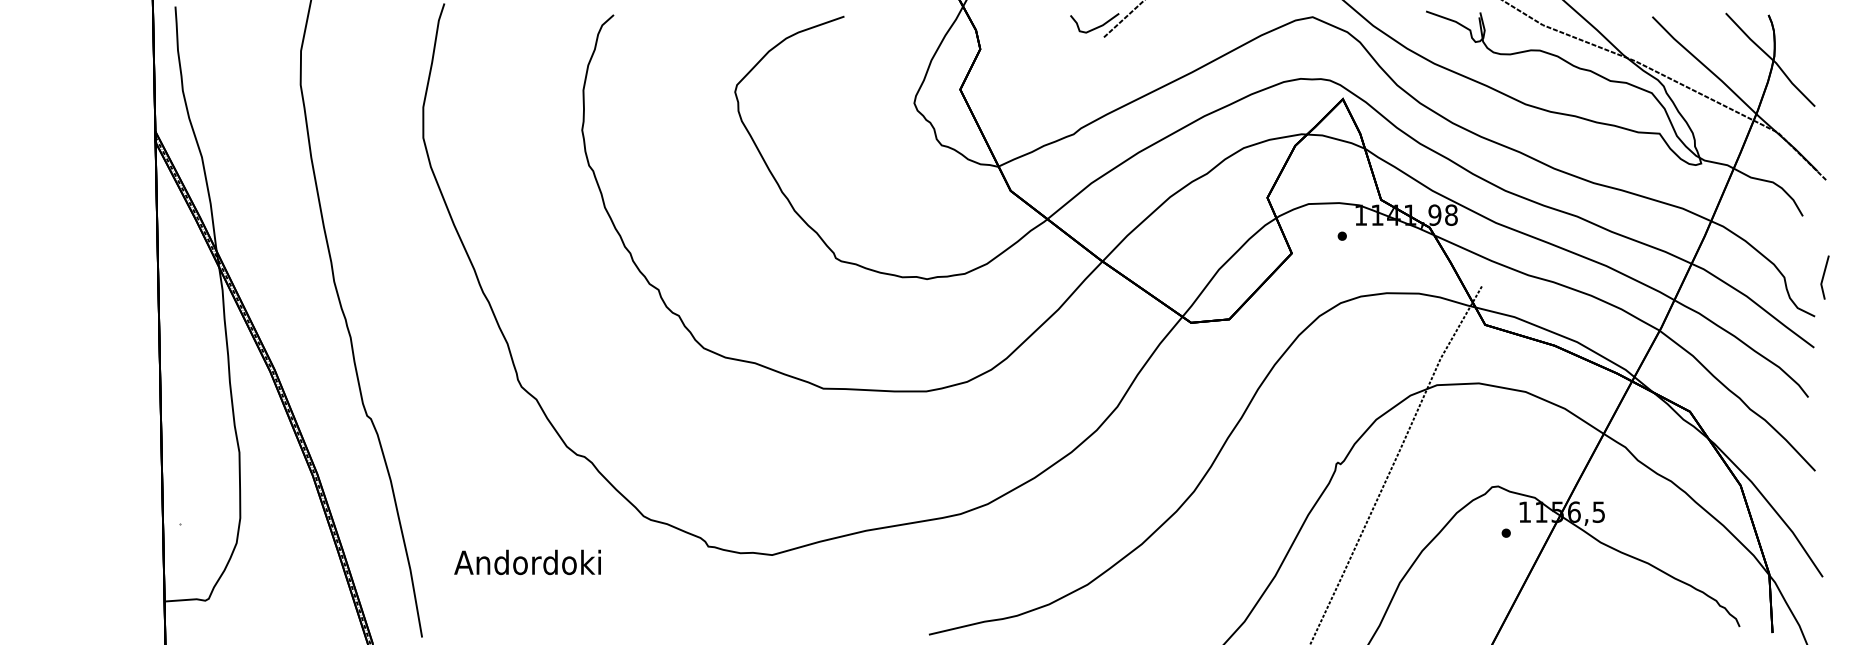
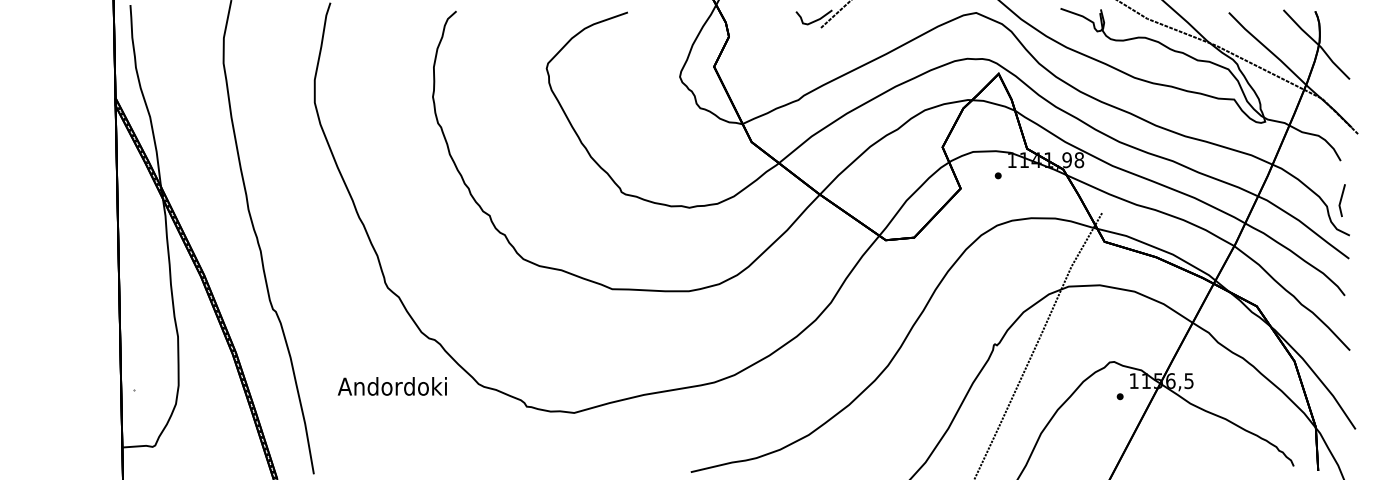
line: (1824, 277) -> (1341, 200), moved
text: (526, 562) -> (391, 386), moved

